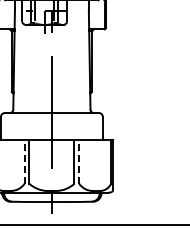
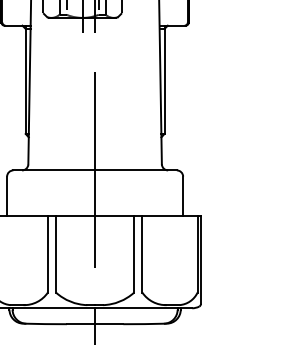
line: (24, 161) -> (47, 254), dashed -> solid
line: (79, 161) -> (142, 254), dashed -> solid

